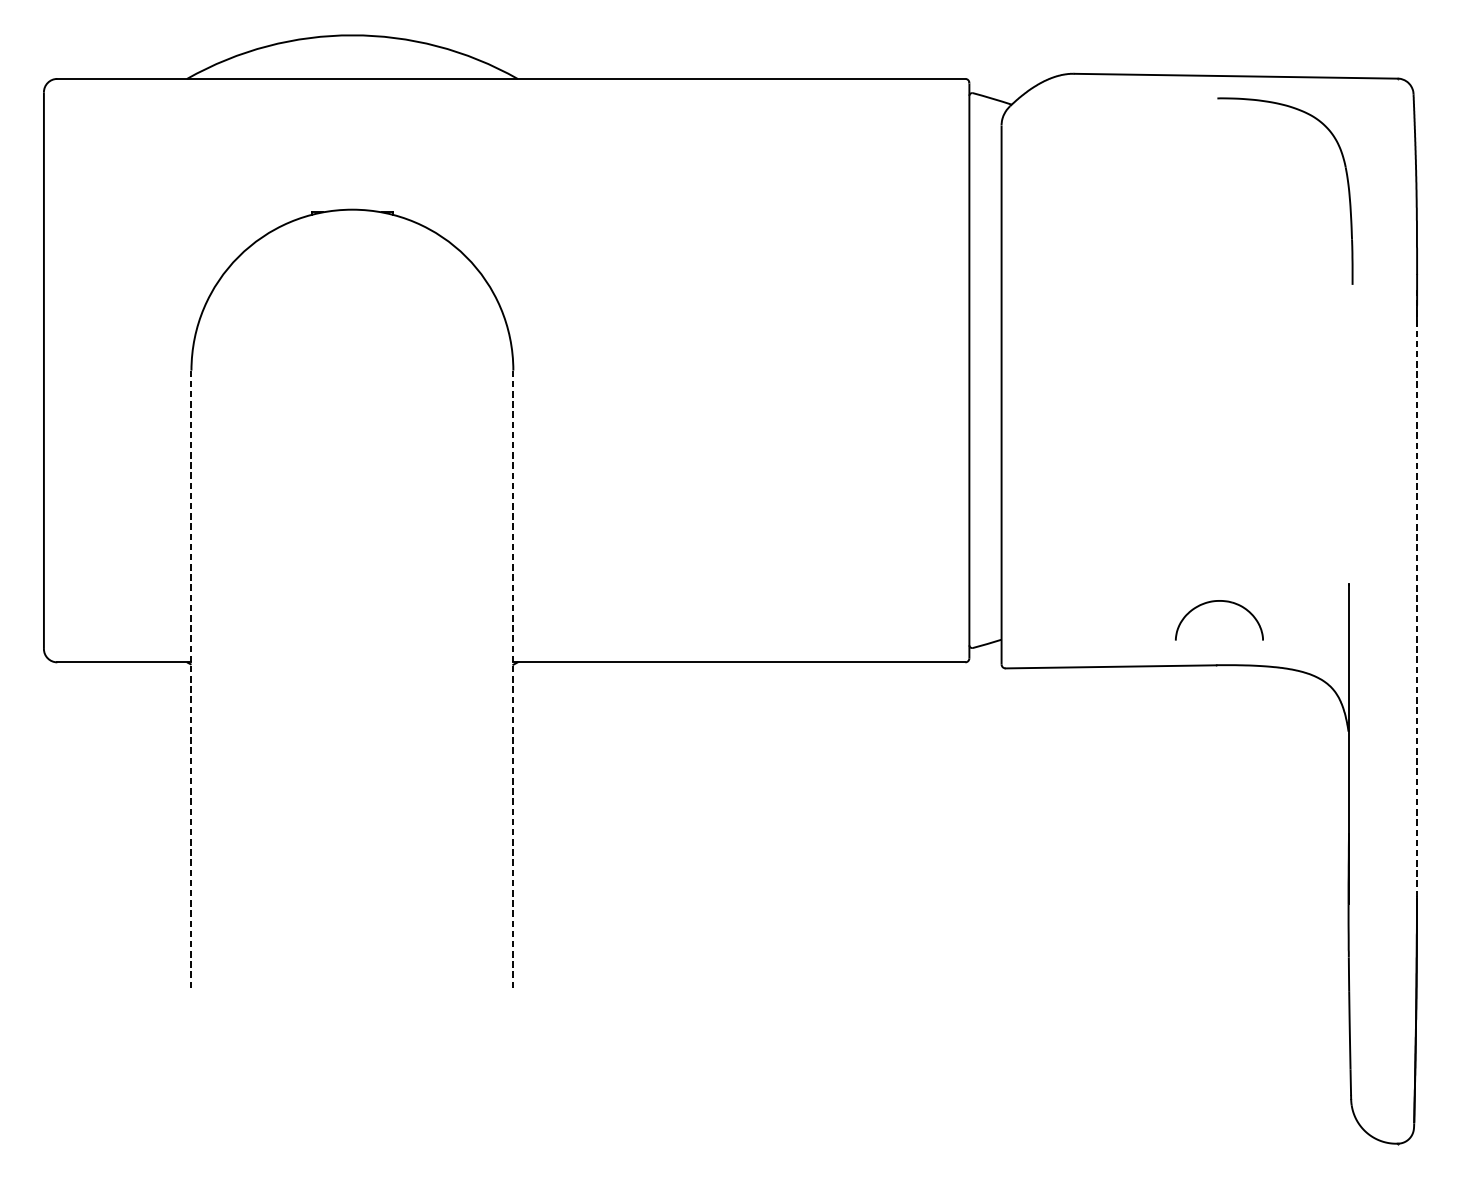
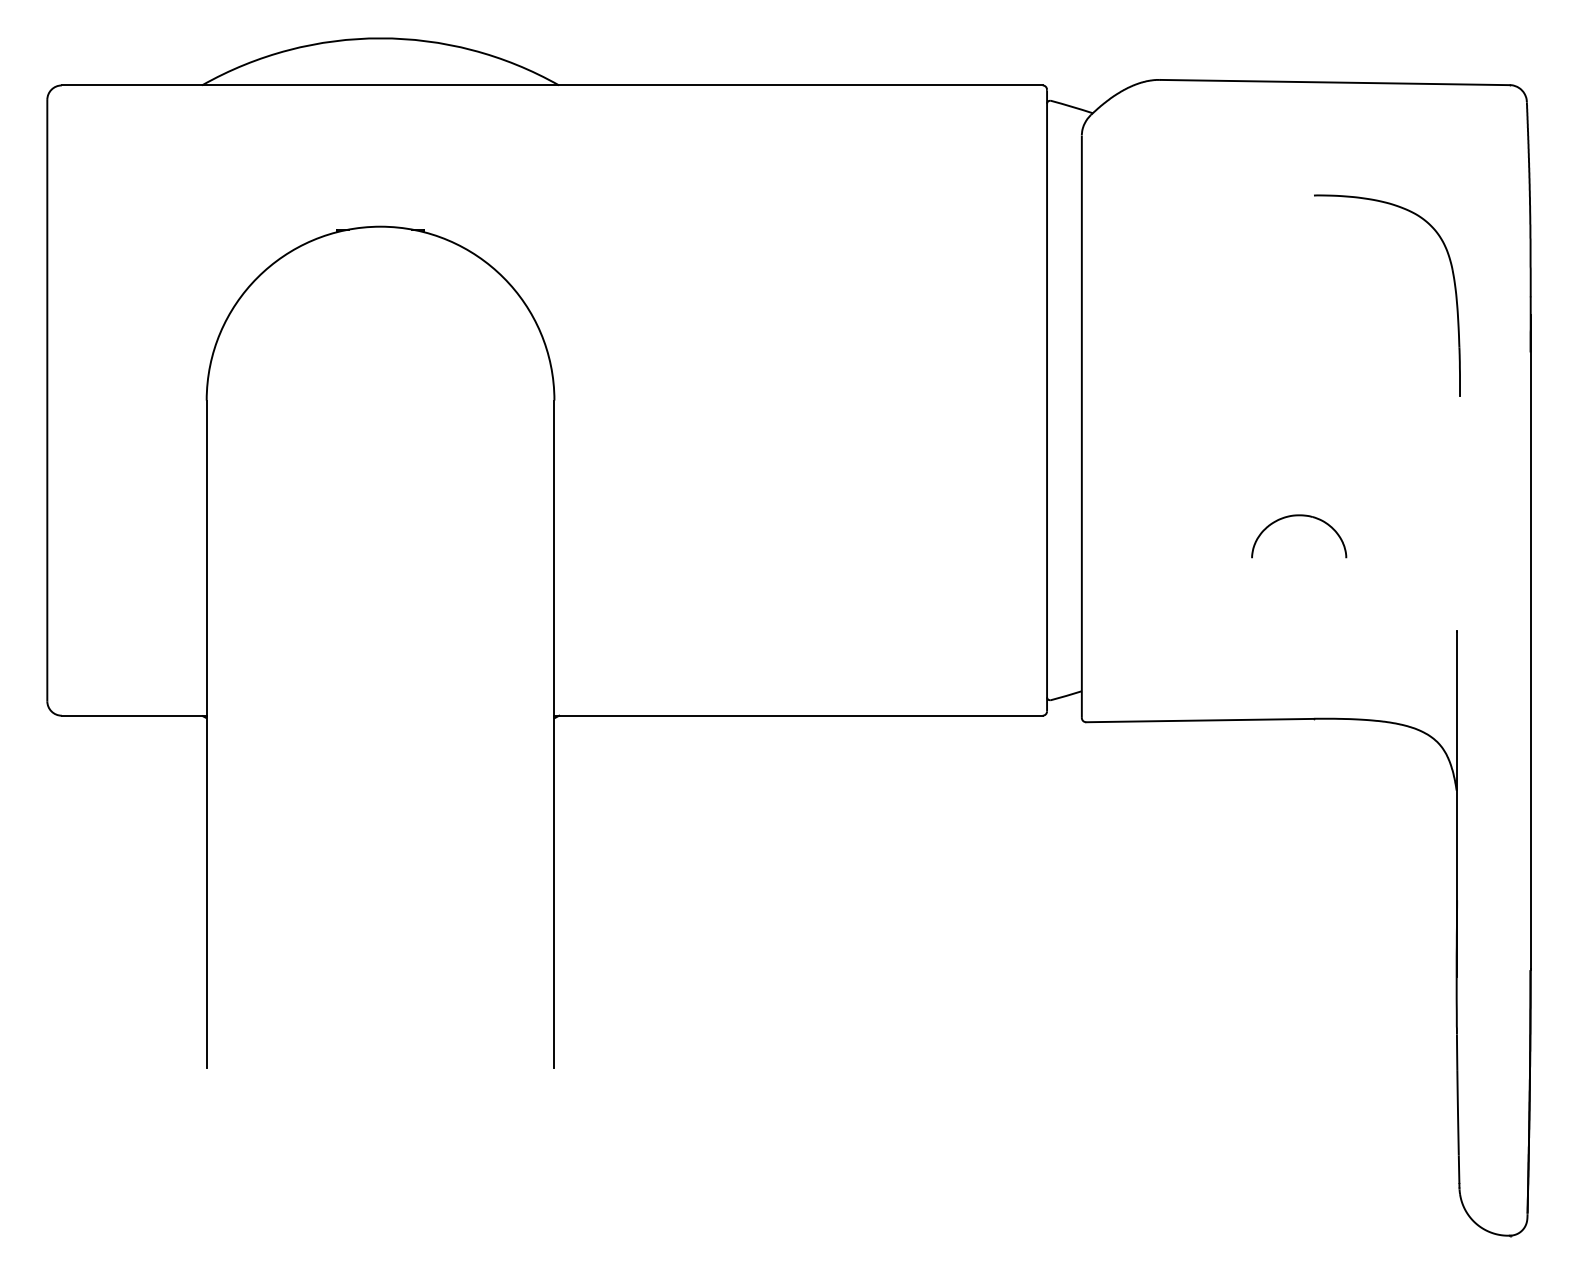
part: (1347, 186) -> (1454, 290), moved
line: (1416, 594) -> (1530, 642), dashed -> solid
part: (1219, 601) -> (1299, 516), moved
line: (191, 679) -> (206, 734), dashed -> solid
line: (513, 679) -> (554, 734), dashed -> solid

